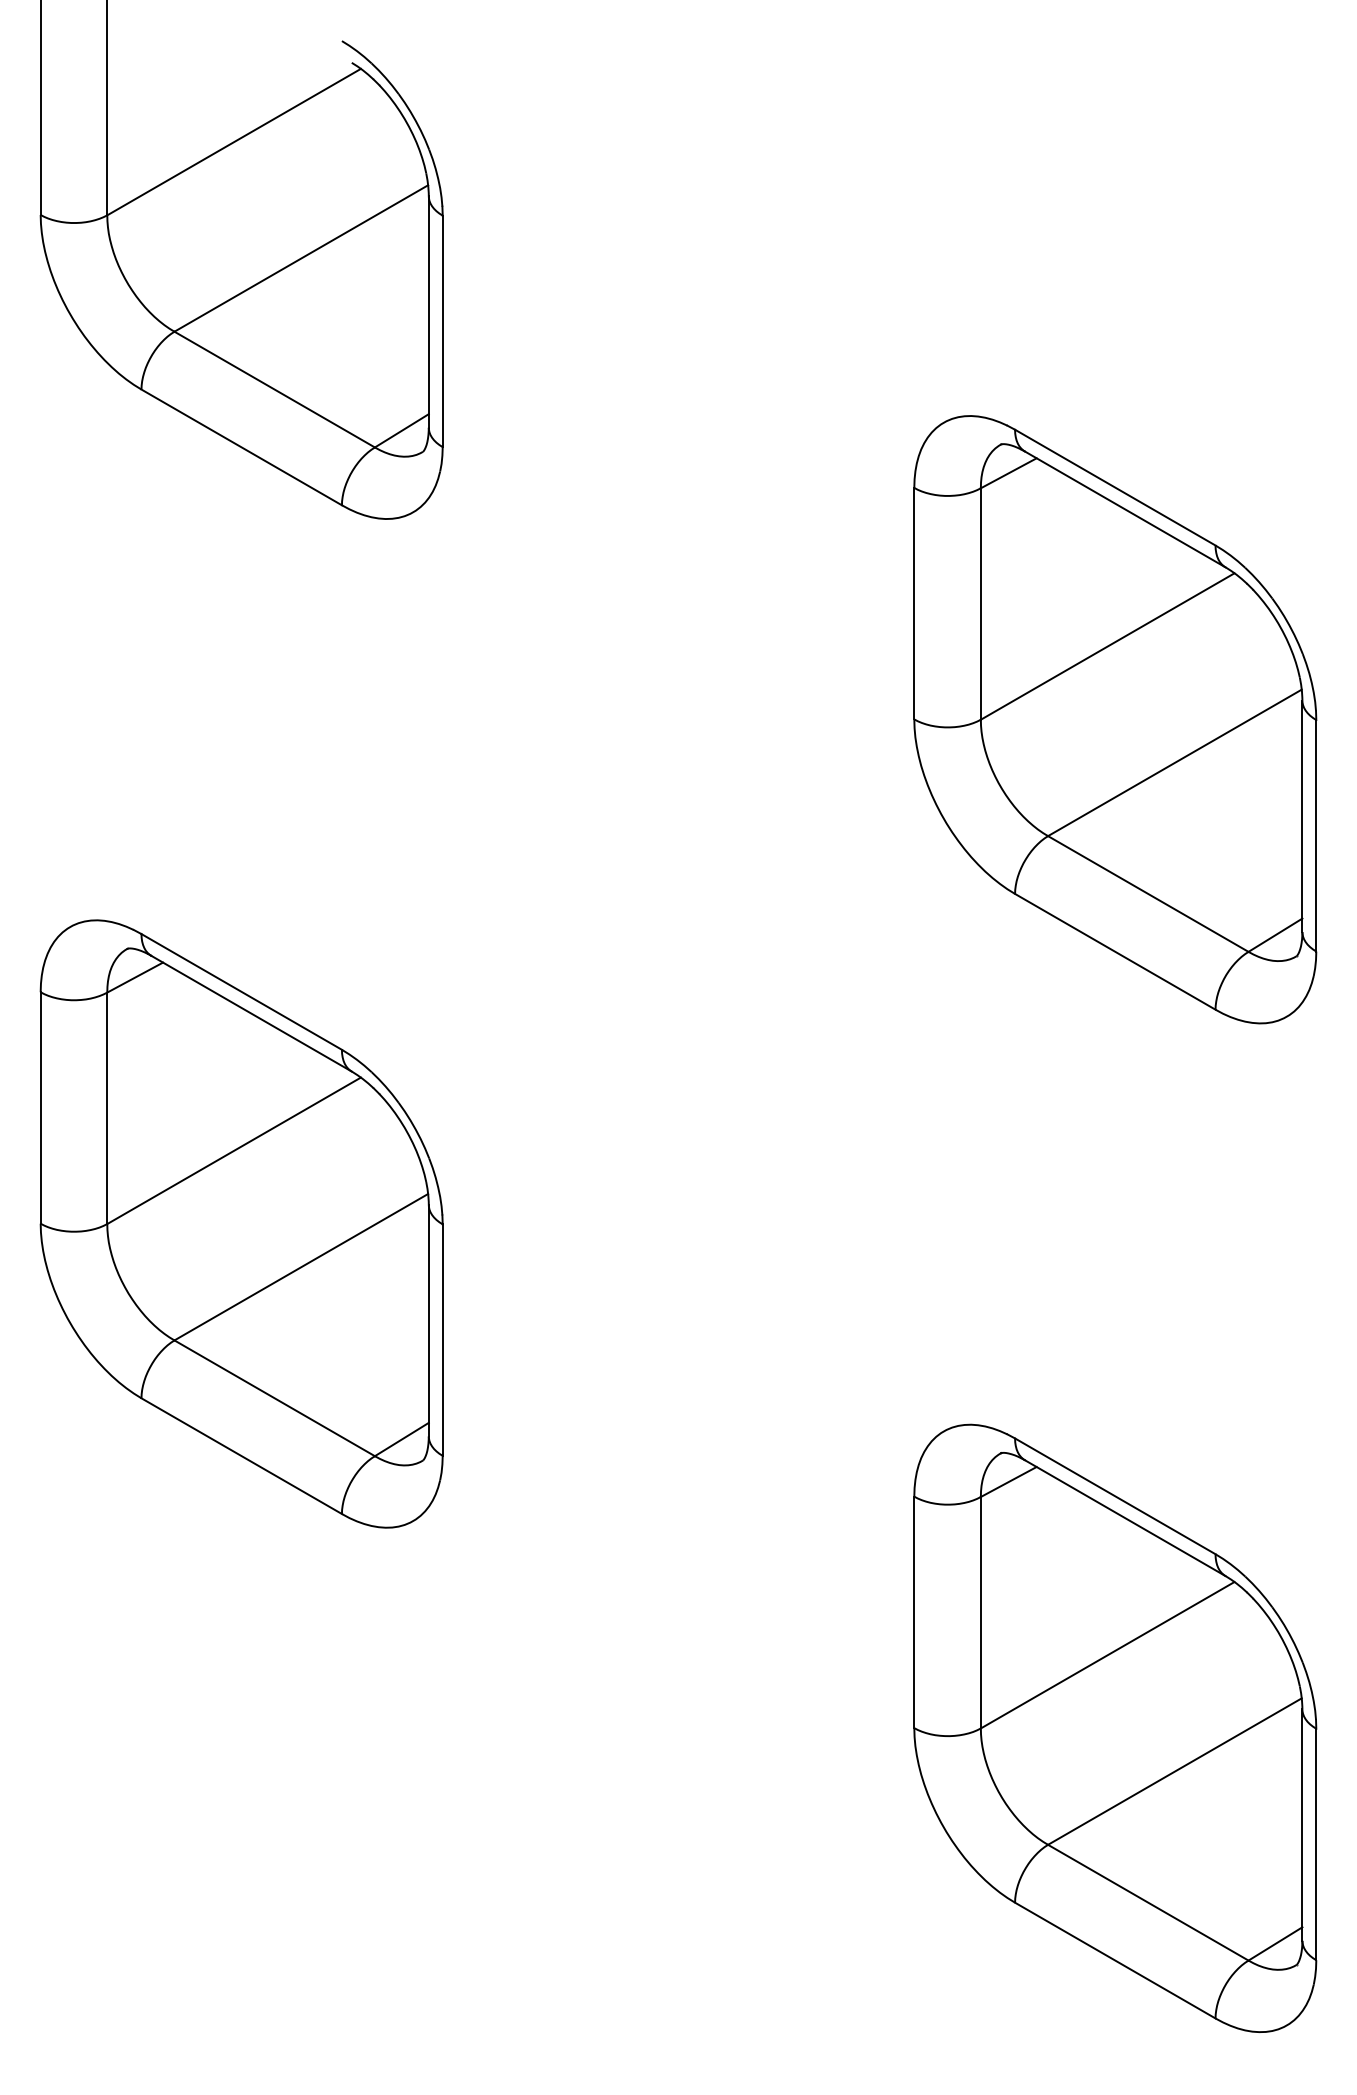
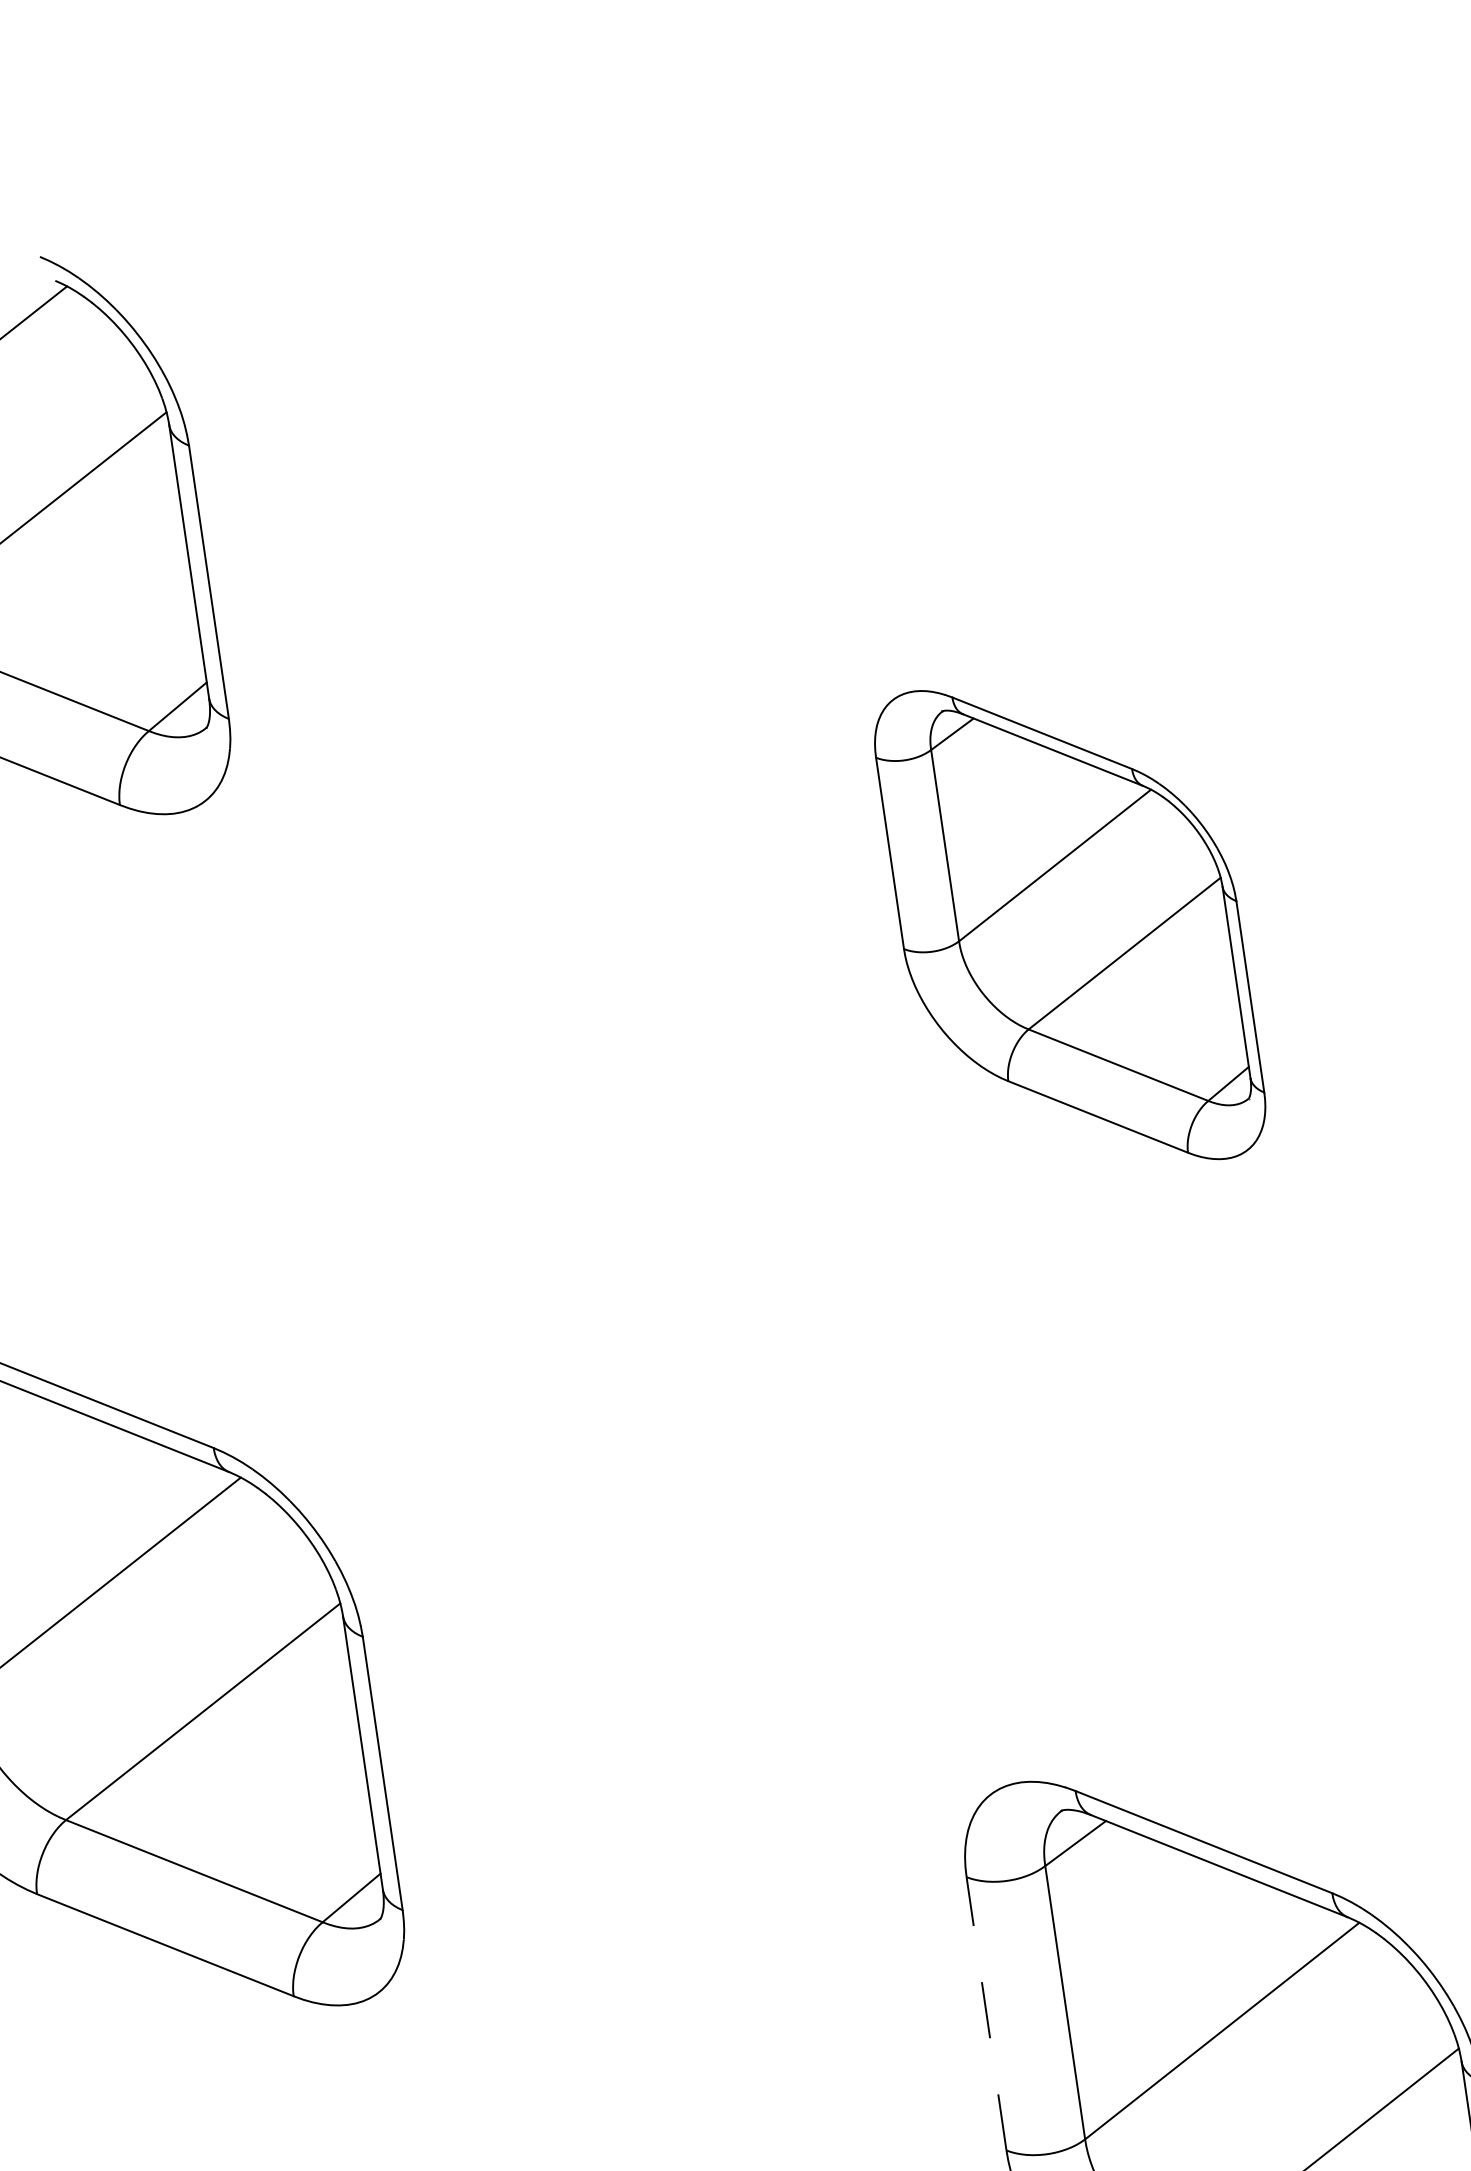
part: (1115, 719) -> (1070, 924), size x0.7
line: (914, 1612) -> (986, 2013), solid -> dashed

